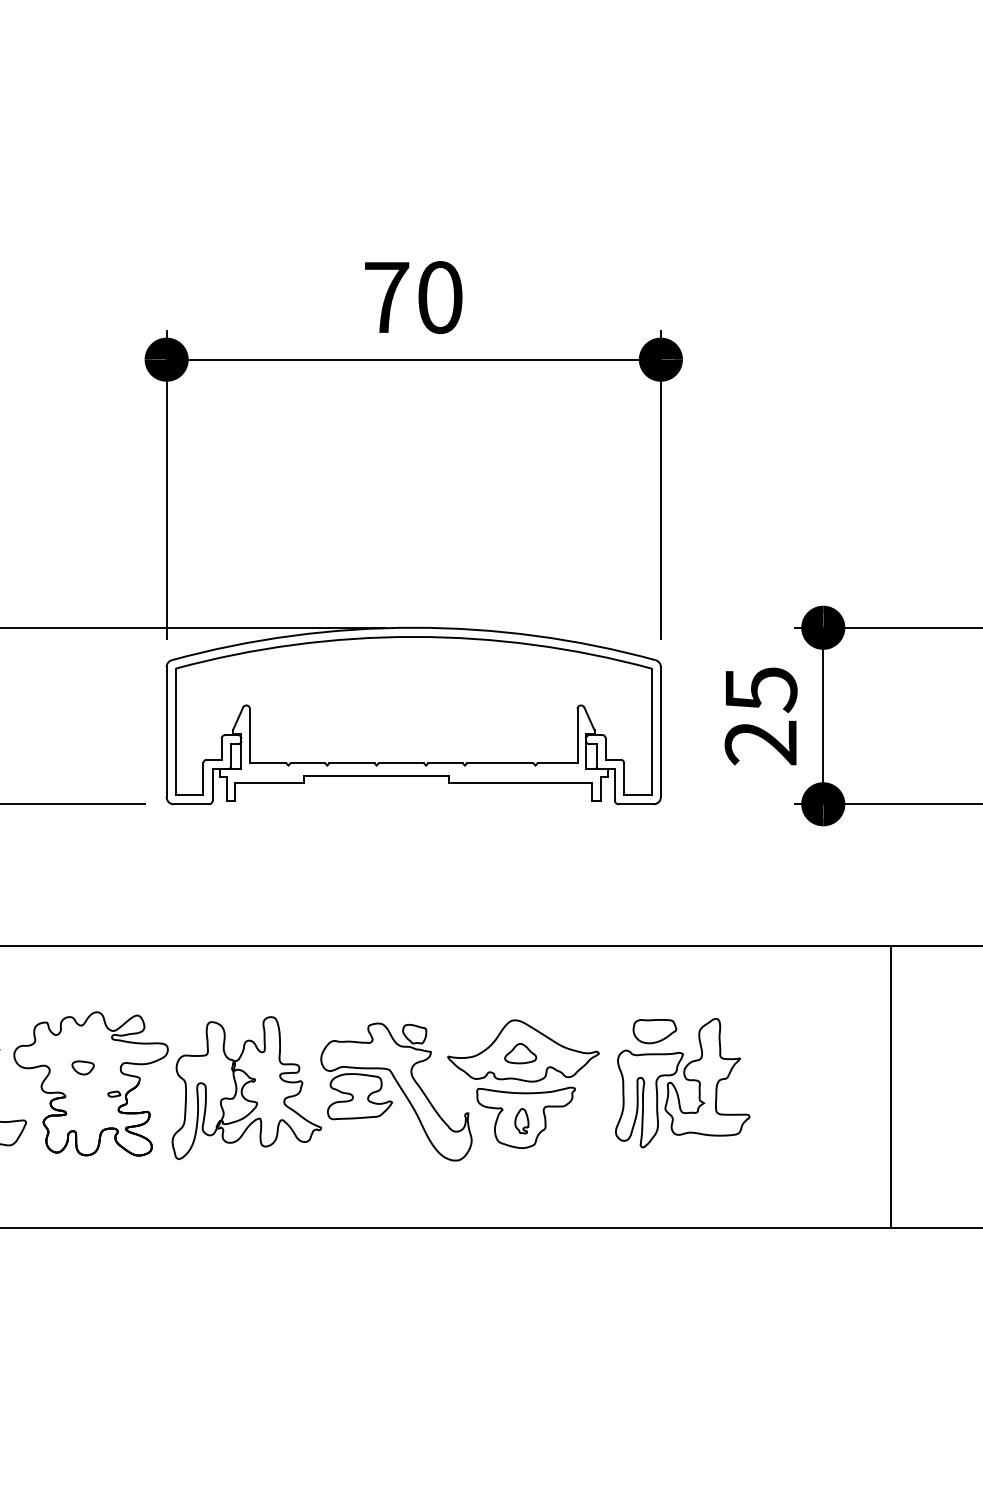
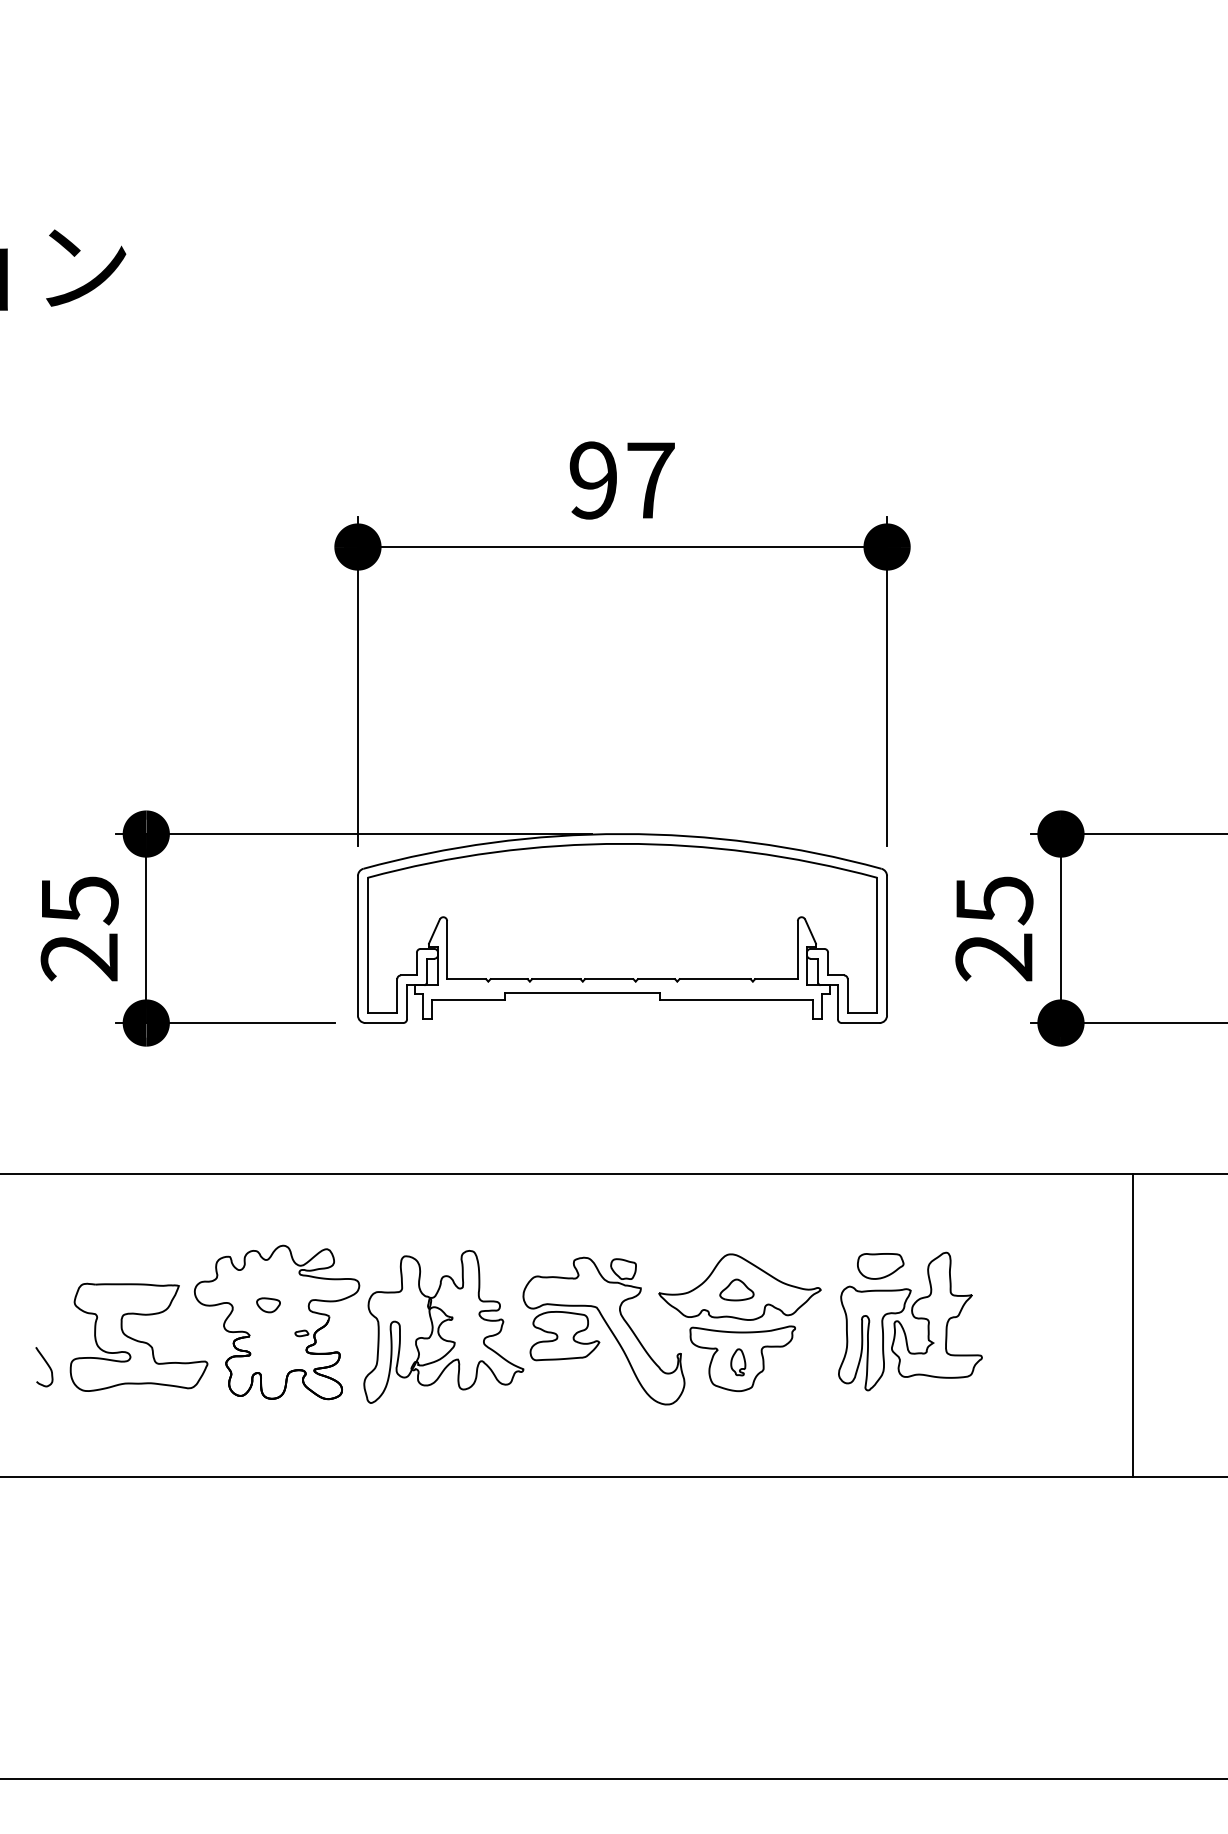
text: (412, 297) -> (621, 480), 70 -> 97

